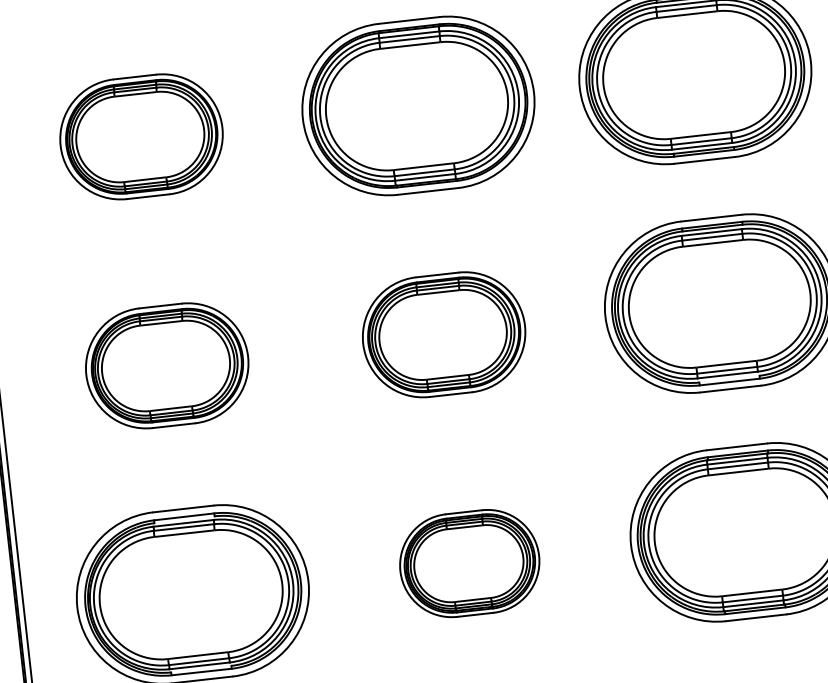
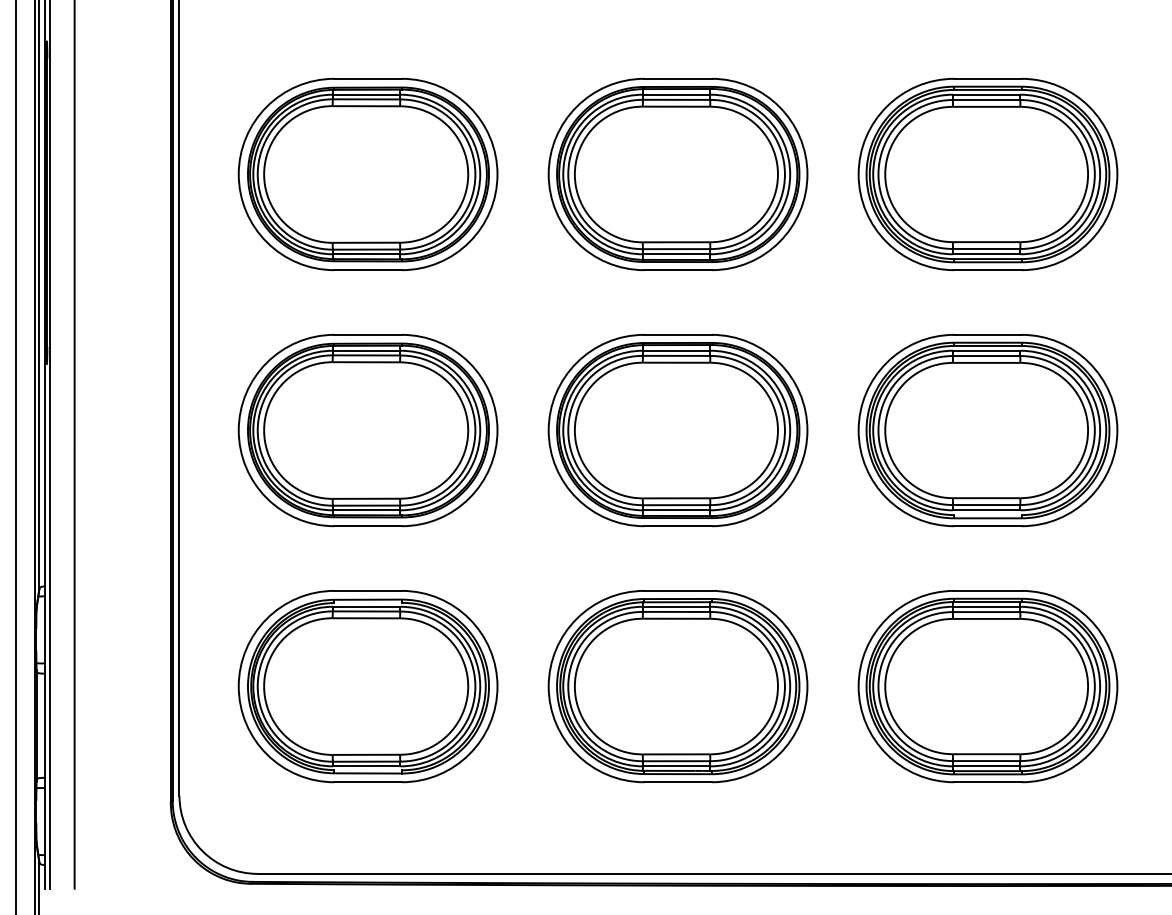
part: (140, 136) -> (367, 173), size x1.43
part: (443, 334) -> (677, 430), size x1.43
part: (166, 365) -> (367, 430), size x1.43
part: (469, 563) -> (677, 686), size x1.67

